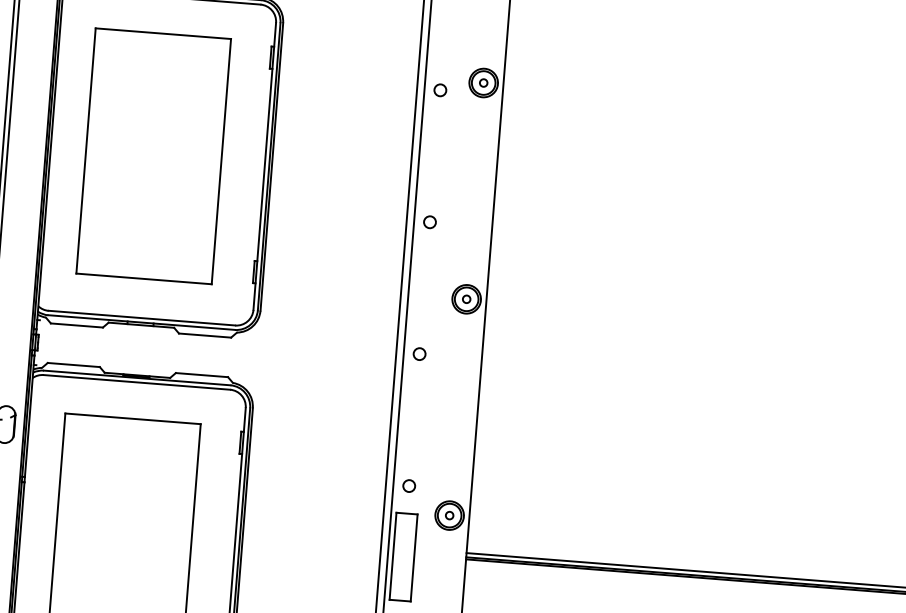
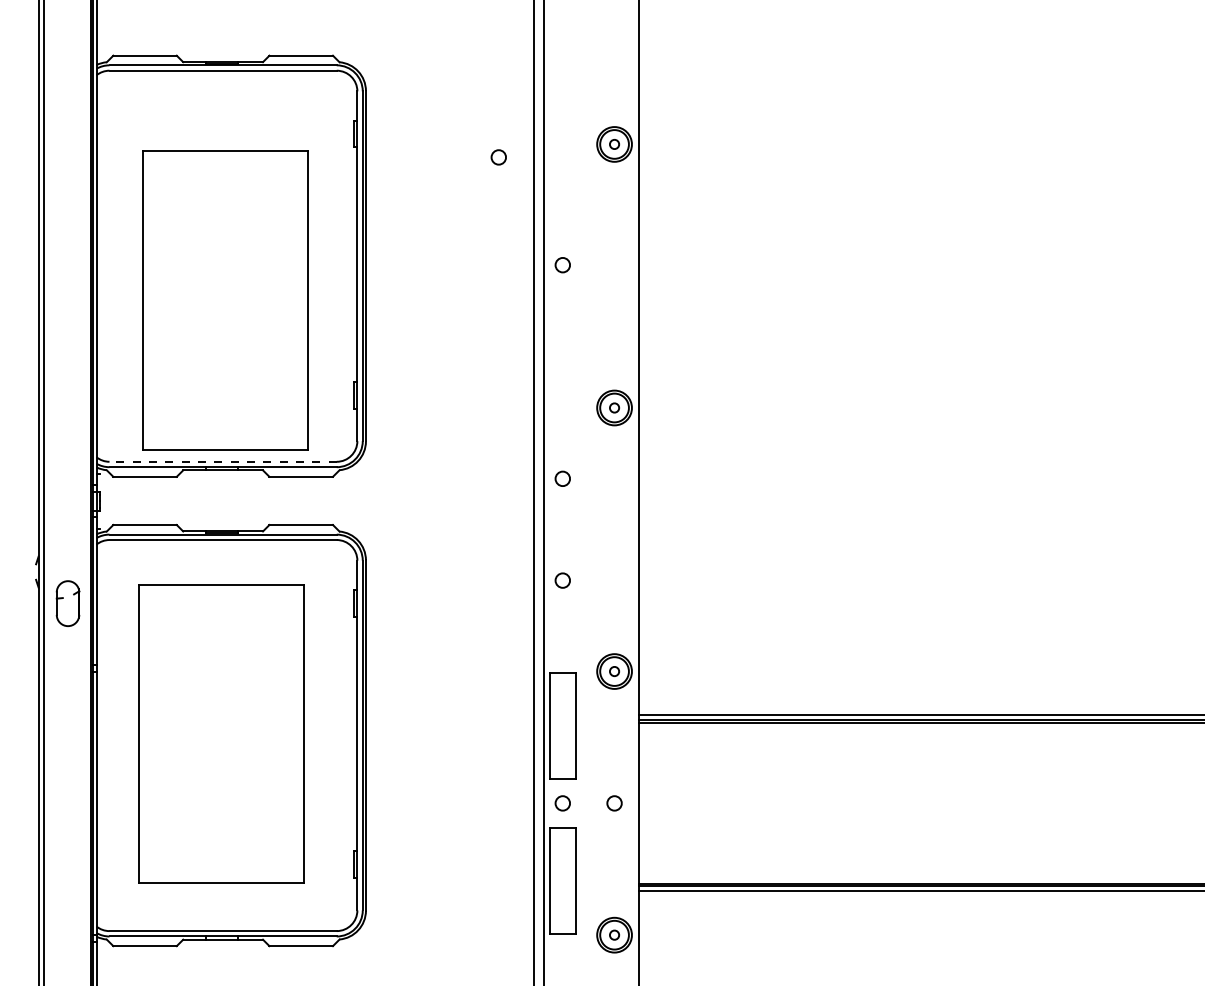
circle: (440, 90) -> (498, 157), moved
part: (153, 156) -> (225, 300), moved
circle: (429, 222) -> (562, 265), moved
line: (142, 317) -> (223, 461), solid -> dashed
circle: (408, 485) -> (562, 580), moved

